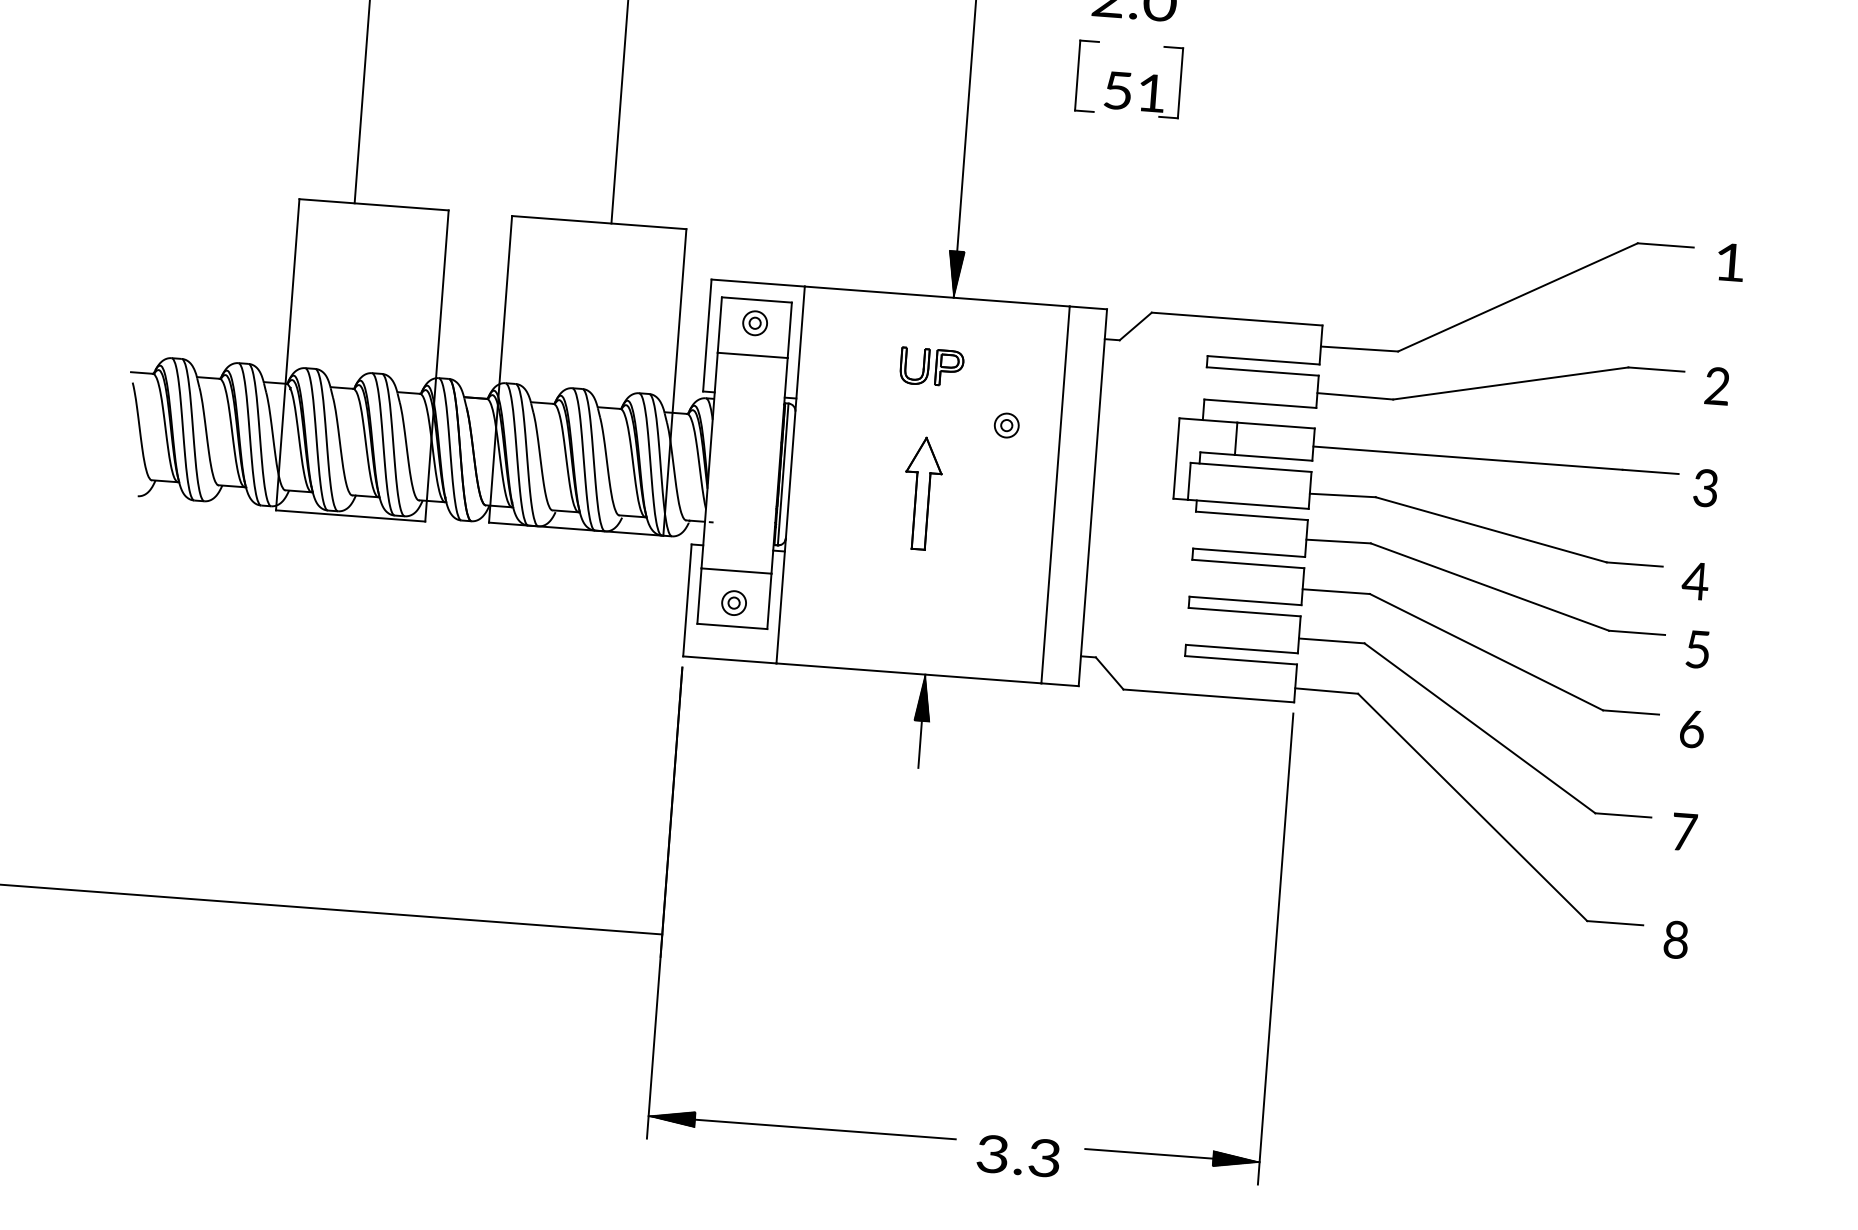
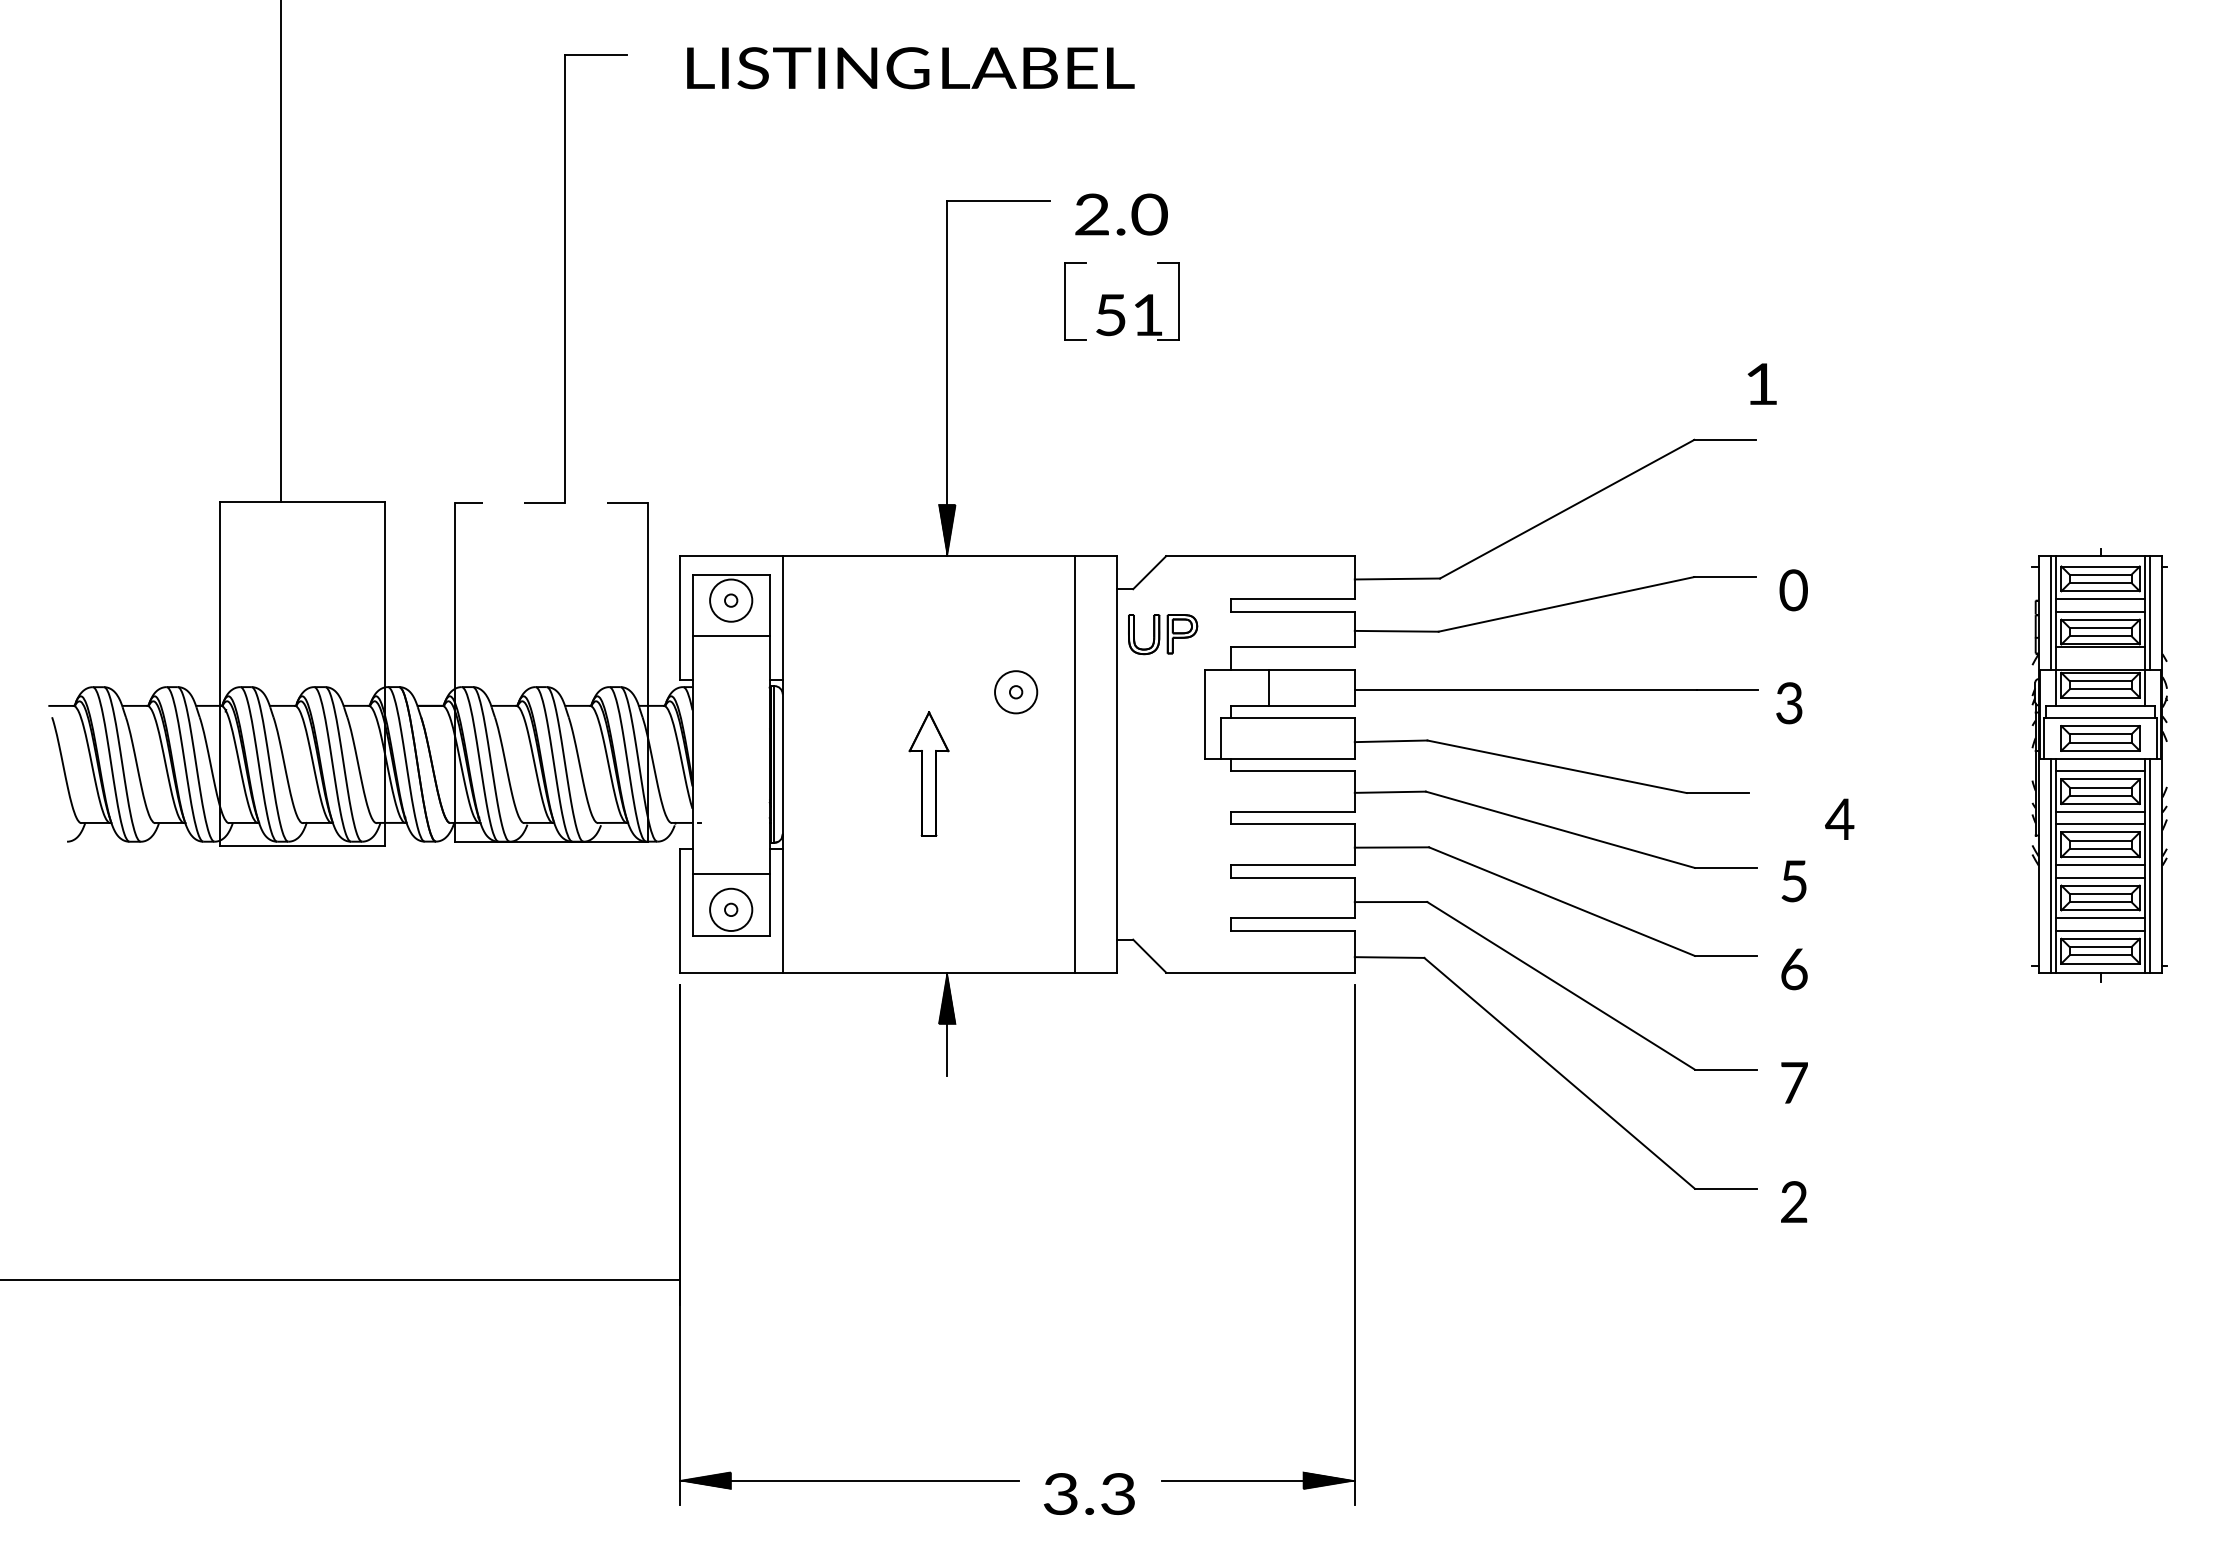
line: (599, 222) -> (551, 502), solid -> dashed
text: (1730, 261) -> (1761, 383), moved
circle: (754, 323) -> (730, 600), size x1.6
part: (932, 367) -> (1163, 634), moved
text: (1717, 386) -> (1793, 590), 2 -> 0
circle: (1006, 425) -> (1015, 692), size x1.6
text: (1695, 580) -> (1839, 818), moved
circle: (733, 602) -> (730, 909), size x1.6
text: (1676, 940) -> (1794, 1202), 8 -> 2

